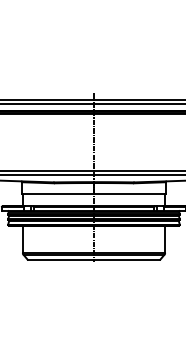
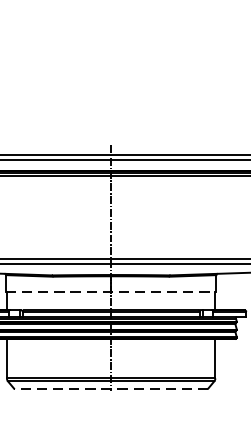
line: (93, 193) -> (110, 291), solid -> dashed
line: (93, 259) -> (110, 388), solid -> dashed

